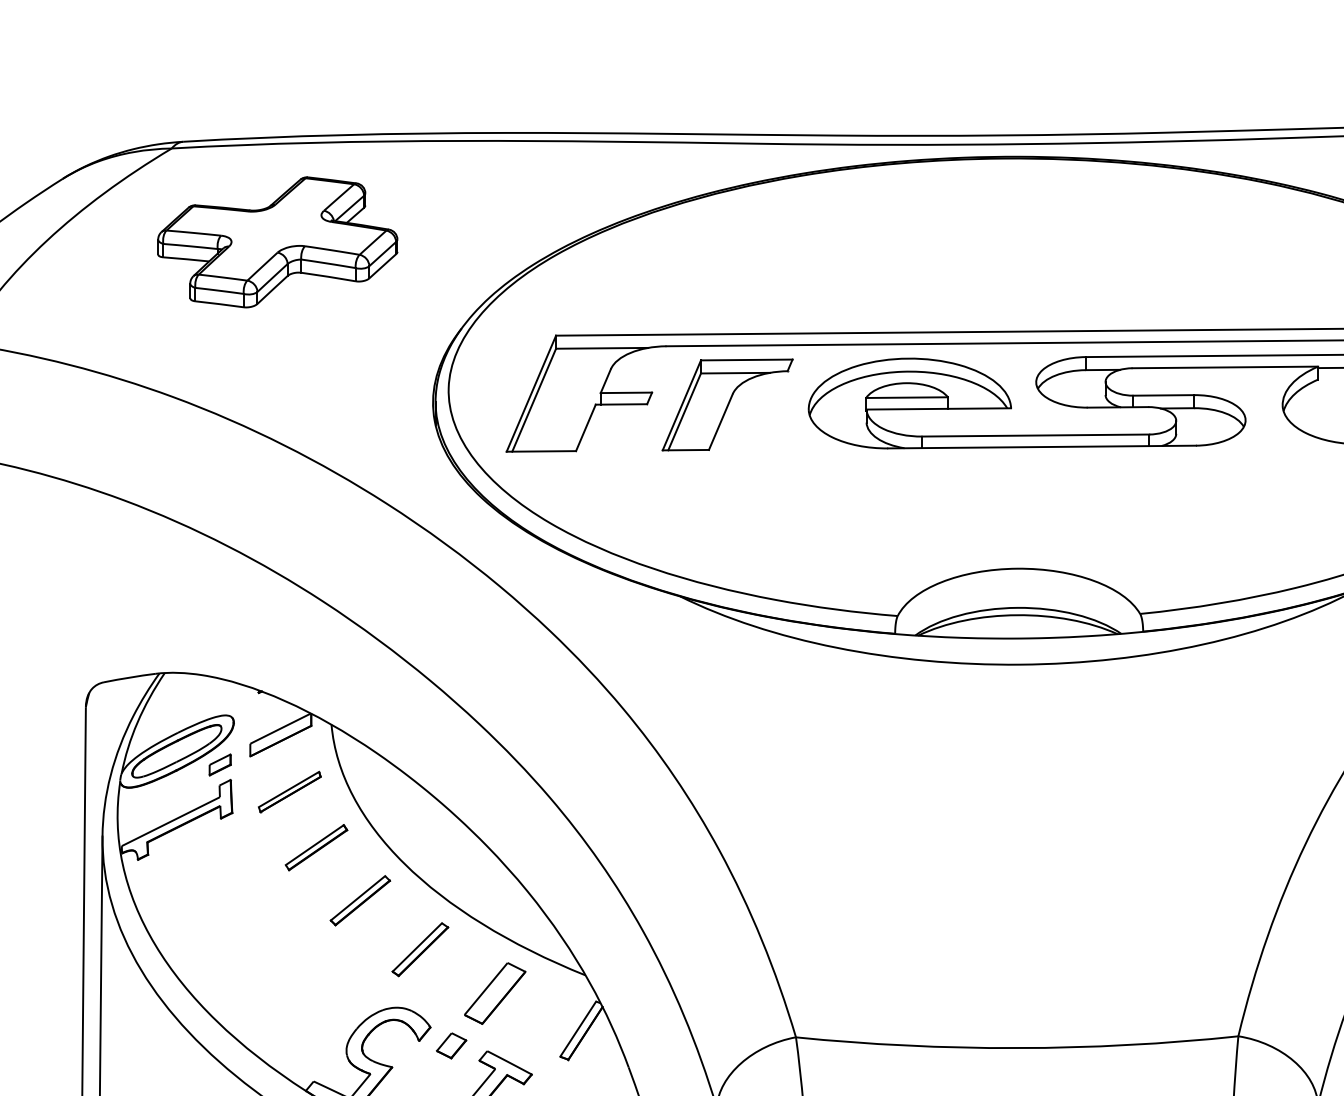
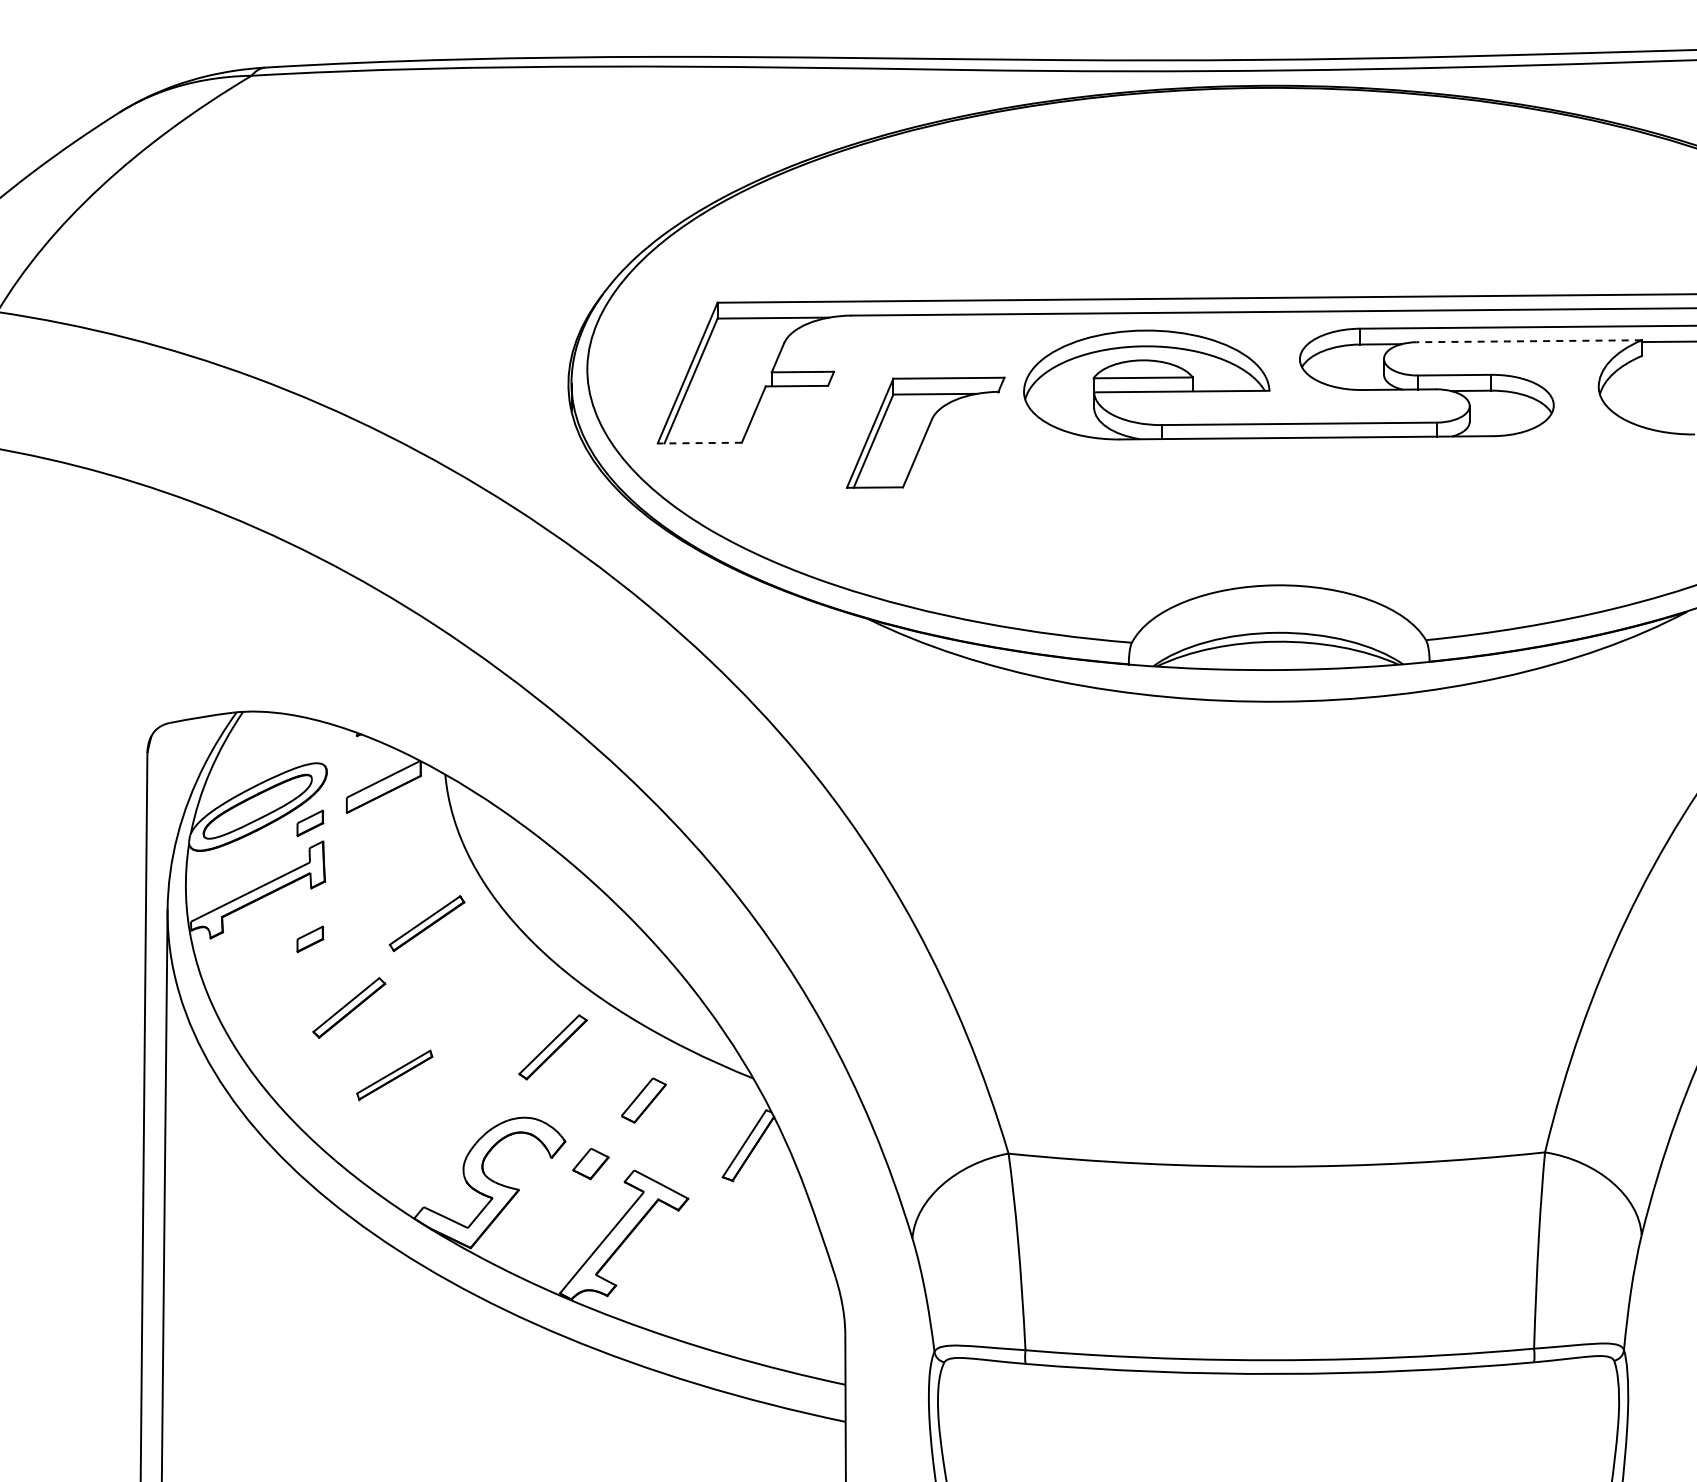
part: (278, 242) -> (380, 189), removed
line: (1225, 367) -> (1529, 341), solid -> dashed
part: (727, 404) -> (925, 432), moved
line: (541, 451) -> (699, 443), solid -> dashed
part: (289, 792) -> (394, 1075), moved
part: (220, 860) -> (310, 939), added
part: (360, 900) -> (349, 1007), moved
part: (494, 993) -> (643, 1100), size x0.6

